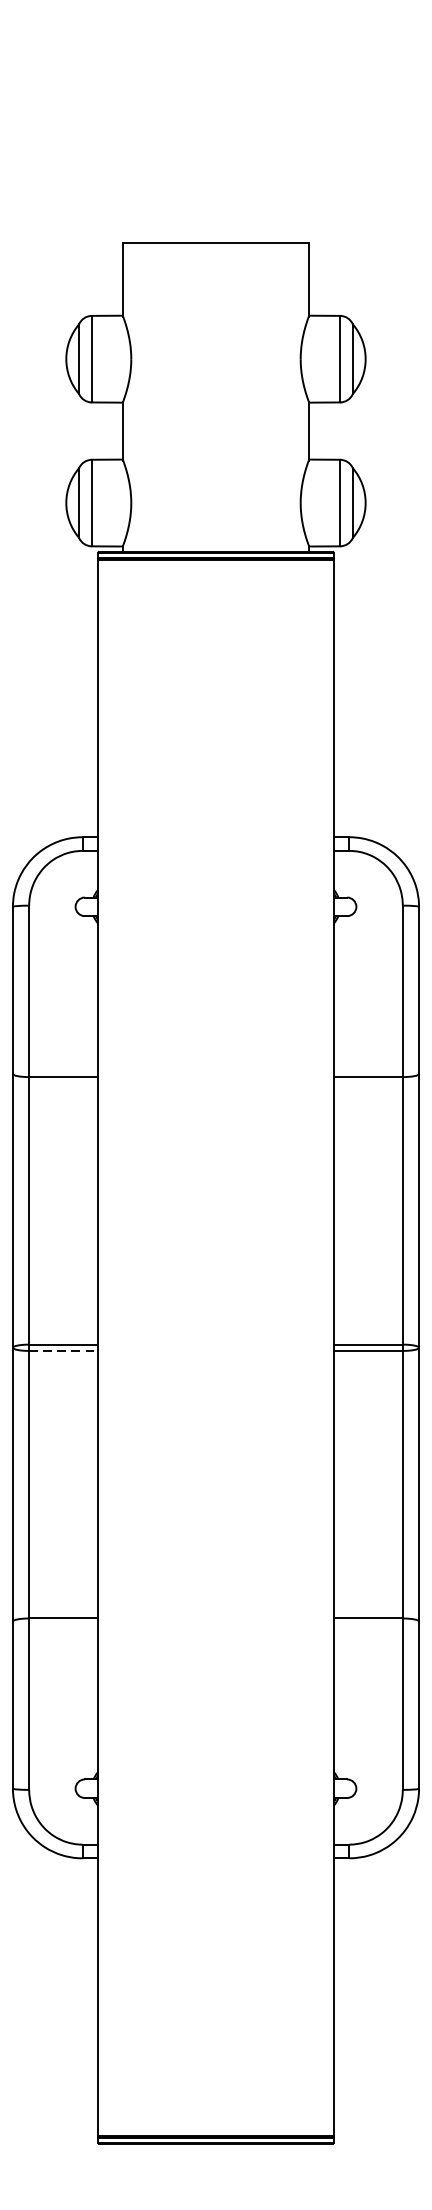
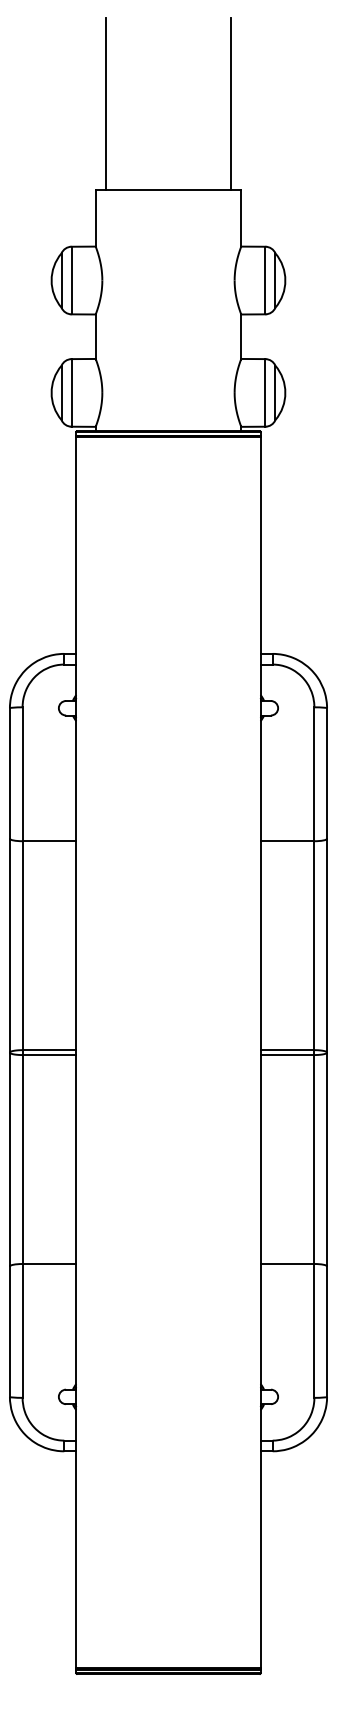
line: (135, 132) -> (105, 103), added
line: (296, 132) -> (231, 103), added
line: (63, 1351) -> (49, 1055), dashed -> solid

